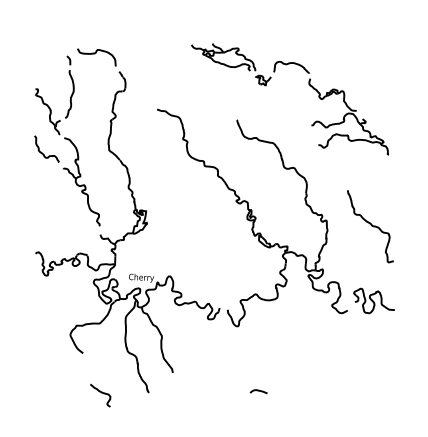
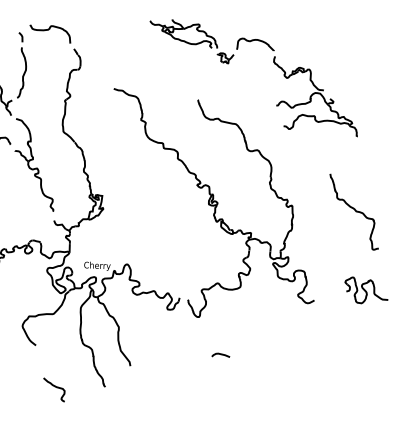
curve: (370, 225) -> (354, 210), moved
part: (373, 300) -> (365, 289), moved
curve: (258, 391) -> (220, 355), moved

